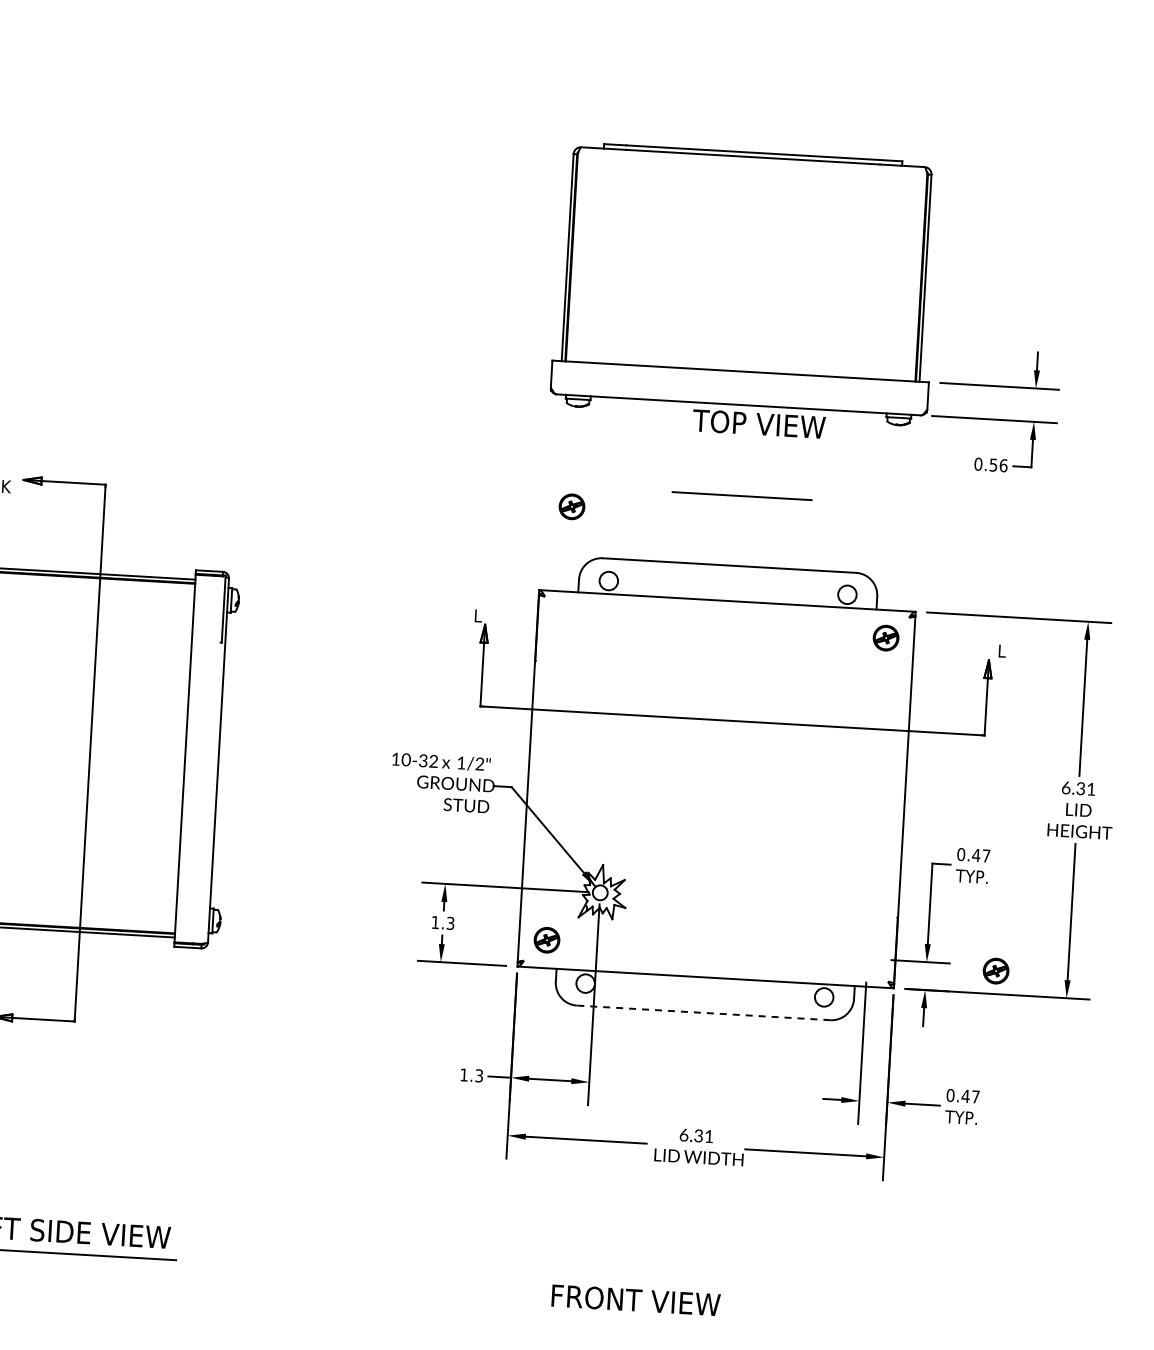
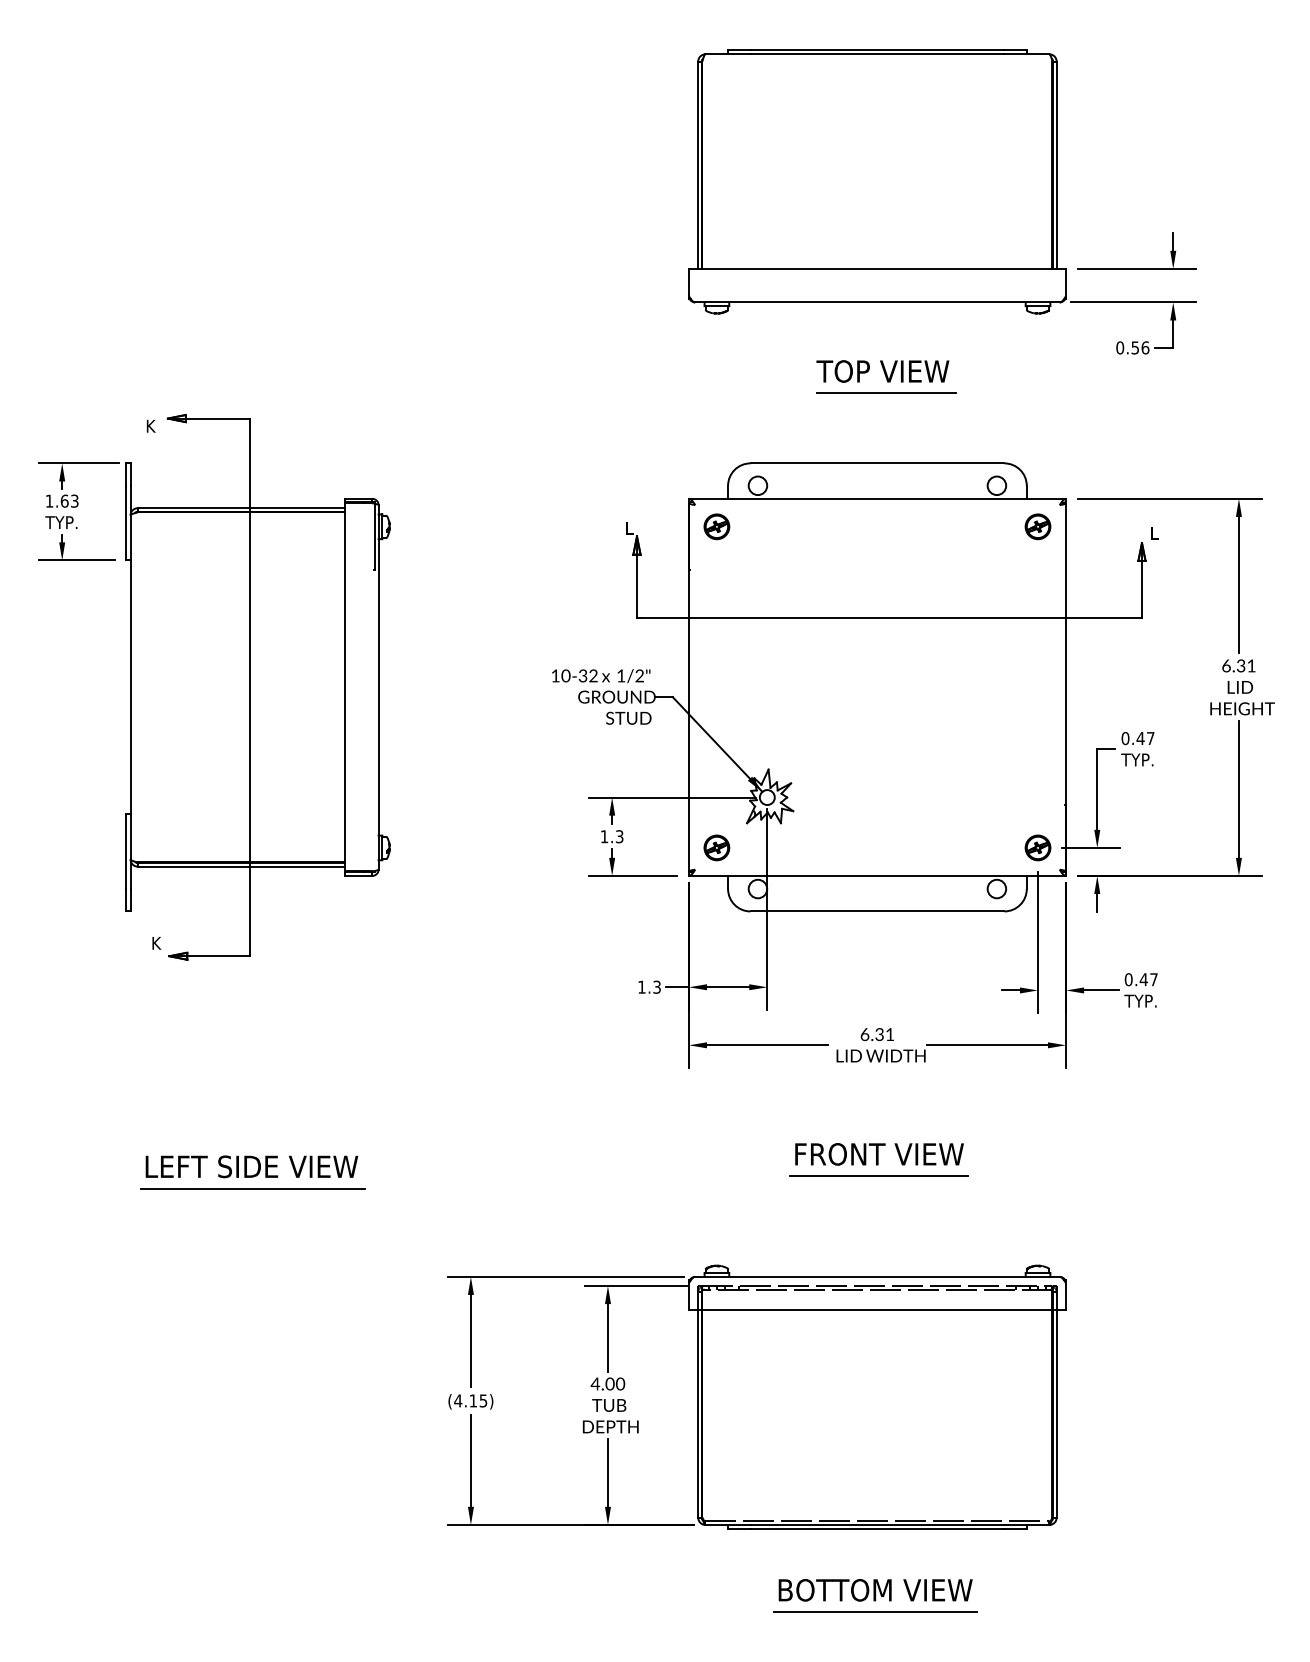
text: (758, 424) -> (882, 371), moved
part: (571, 506) -> (716, 526), moved
part: (995, 970) -> (1037, 847), moved
line: (703, 1012) -> (877, 911), dashed -> solid
line: (689, 1277) -> (878, 1176), added
text: (636, 1300) -> (879, 1154), moved

